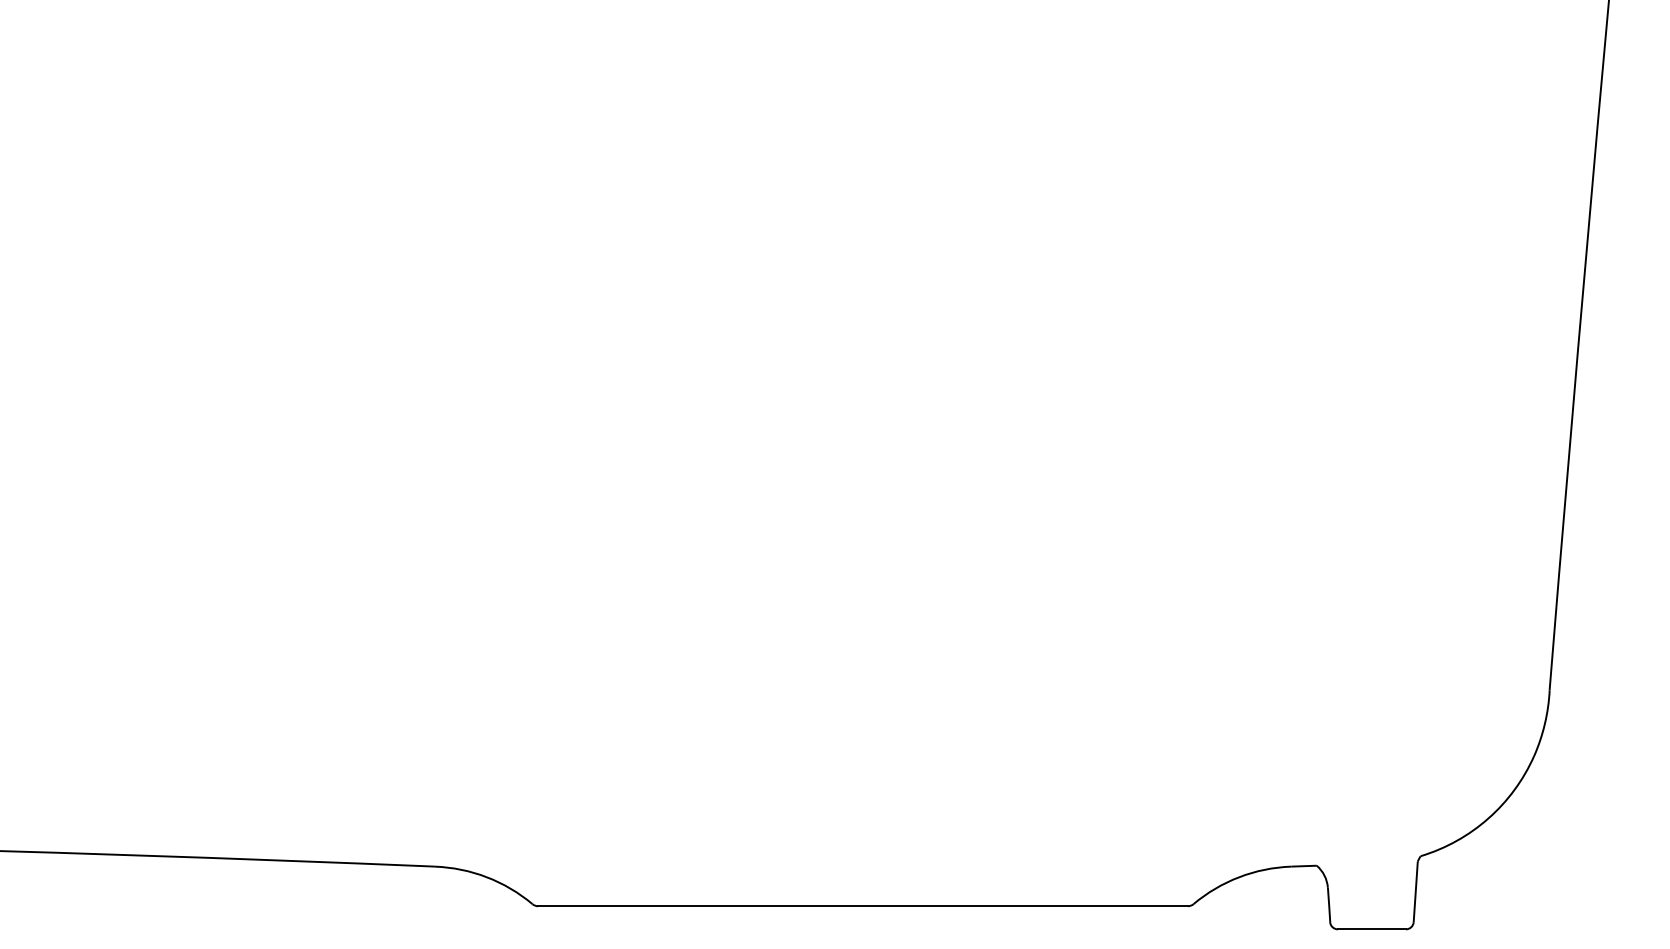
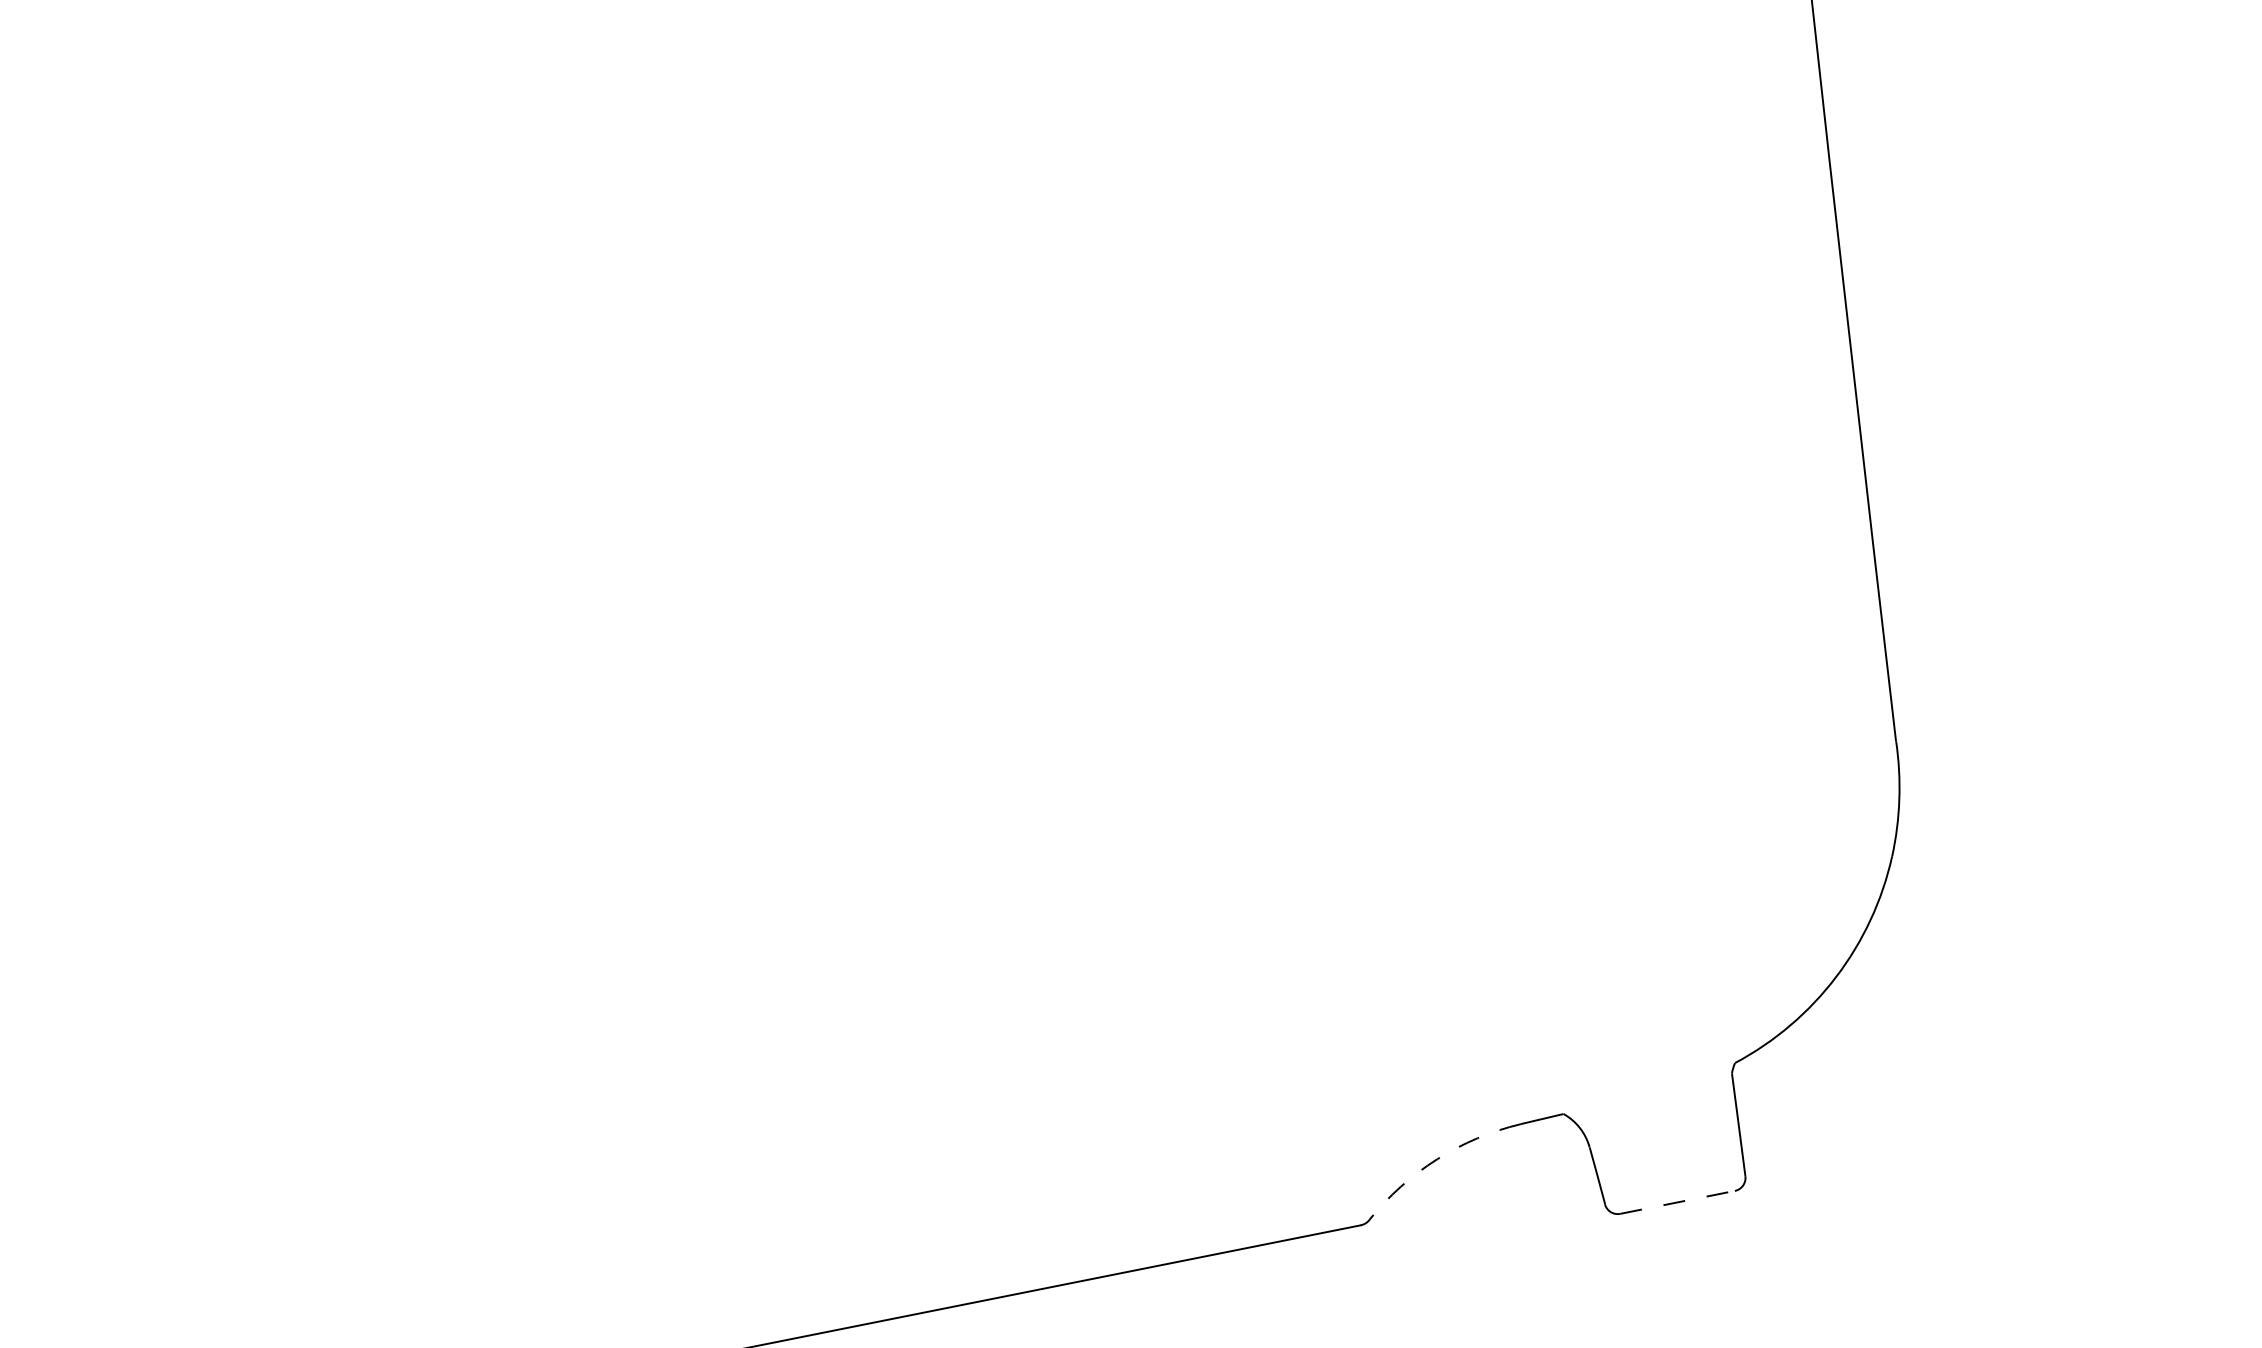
arc: (1239, 877) -> (1437, 1159), solid -> dashed
line: (1372, 929) -> (1678, 1202), solid -> dashed

